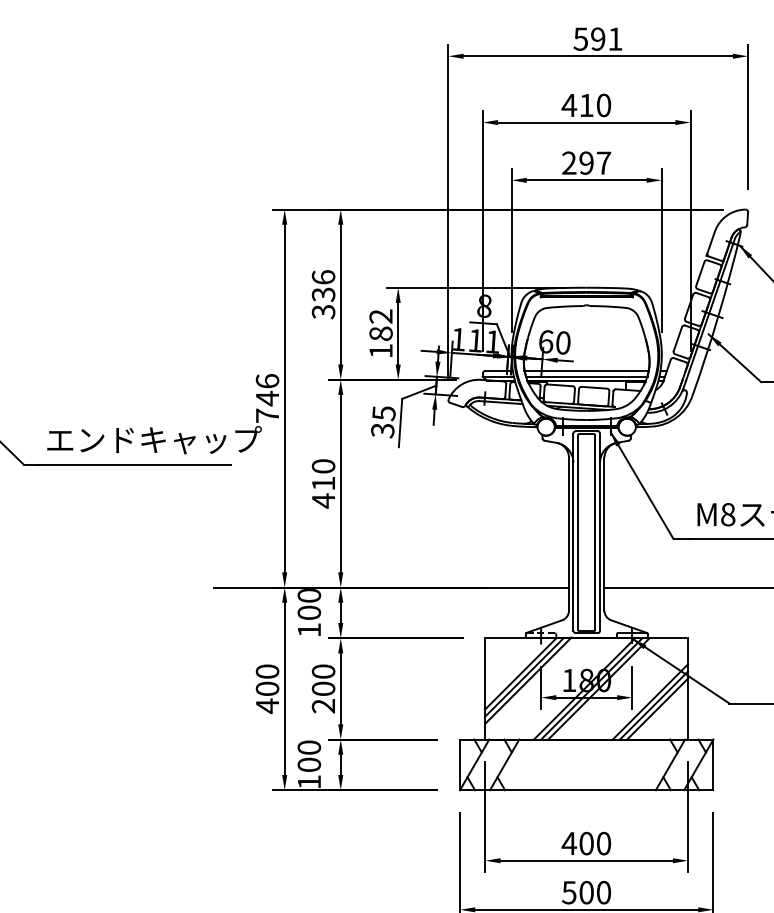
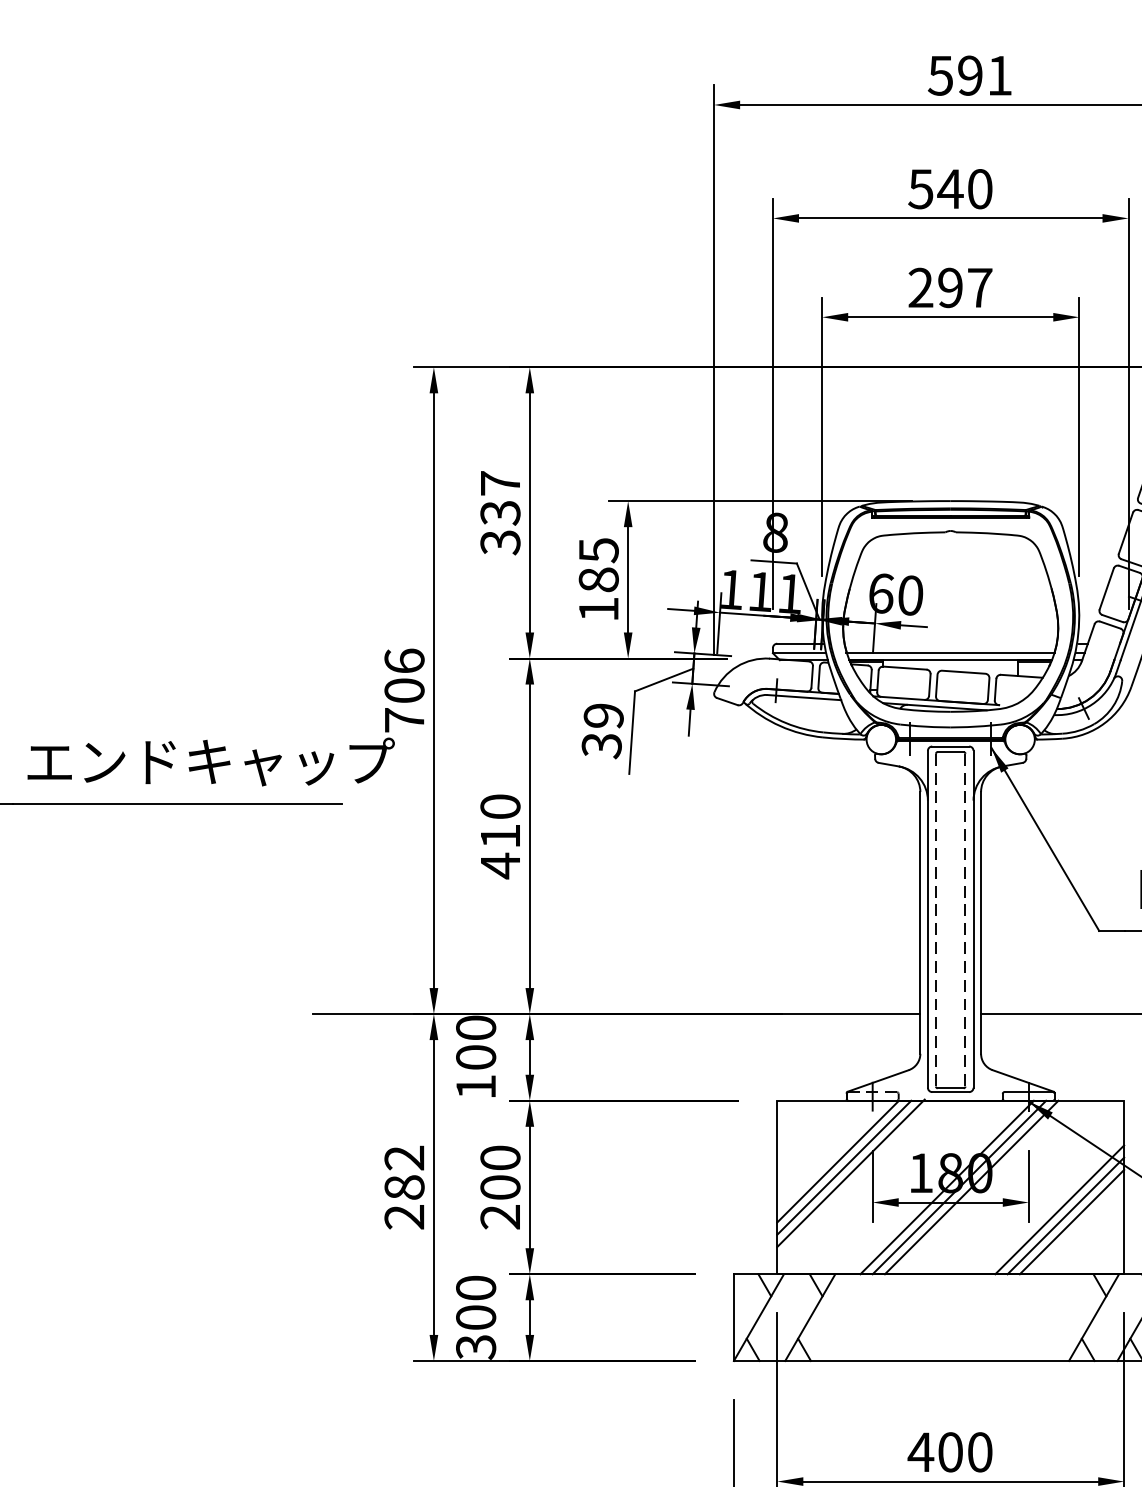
text: (577, 105) -> (934, 189), 410 -> 540
text: (323, 277) -> (500, 483), 336 -> 337
text: (380, 316) -> (597, 550), 182 -> 185
line: (585, 371) -> (948, 644), removed
text: (267, 398) -> (404, 690), 746 -> 706
text: (383, 413) -> (602, 716), 35 -> 39
line: (578, 533) -> (936, 921), solid -> dashed
line: (595, 533) -> (965, 921), solid -> dashed
text: (267, 689) -> (404, 1188), 400 -> 282
text: (309, 781) -> (476, 1345), 100 -> 300

